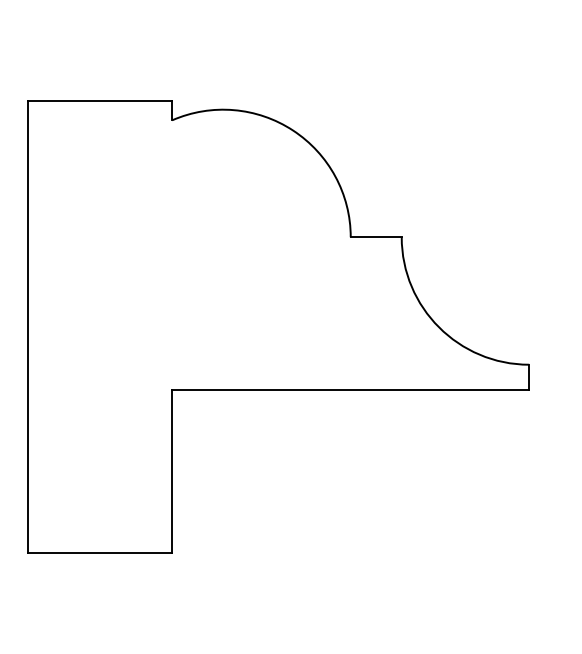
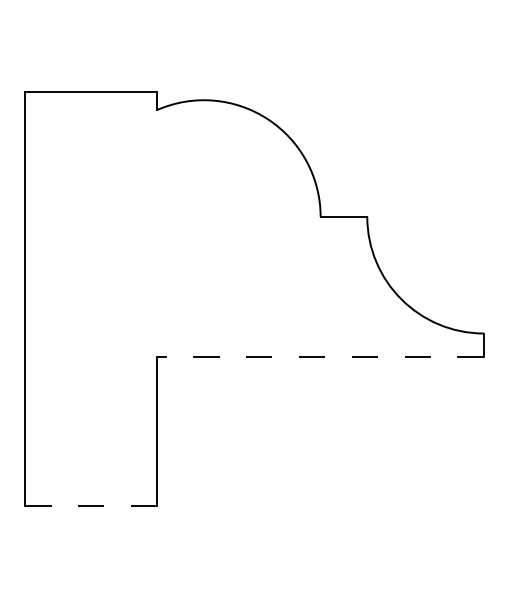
line: (350, 390) -> (320, 357), solid -> dashed
line: (99, 552) -> (90, 505), solid -> dashed

